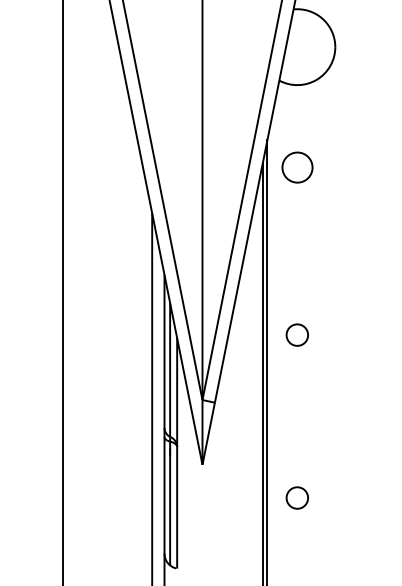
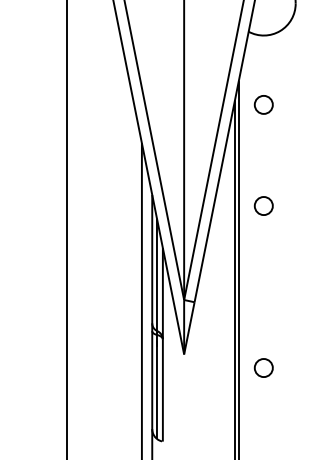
circle: (296, 167) -> (263, 104), size x0.71
circle: (296, 334) -> (263, 205), moved
circle: (296, 497) -> (263, 367), moved

